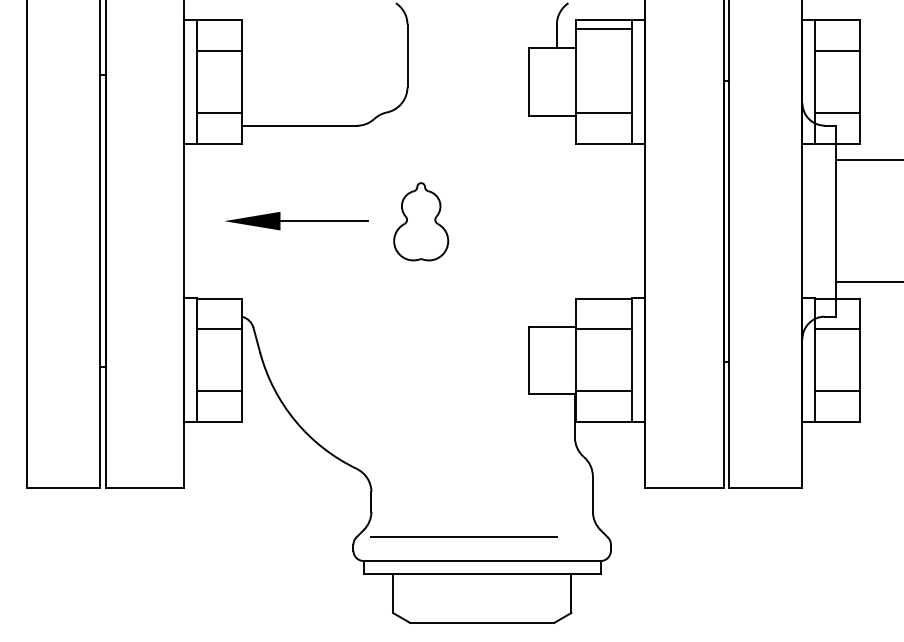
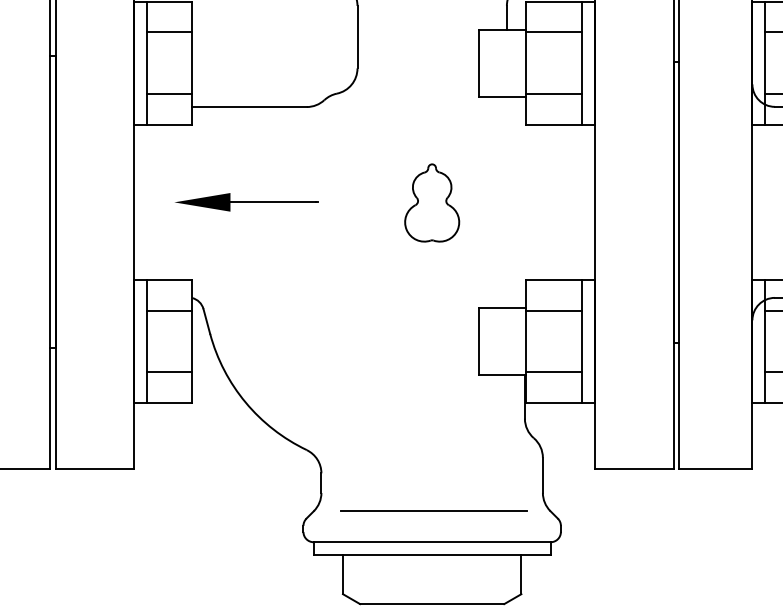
line: (604, 29) -> (554, 32), moved
part: (421, 221) -> (432, 202), moved
line: (463, 536) -> (433, 510), moved

